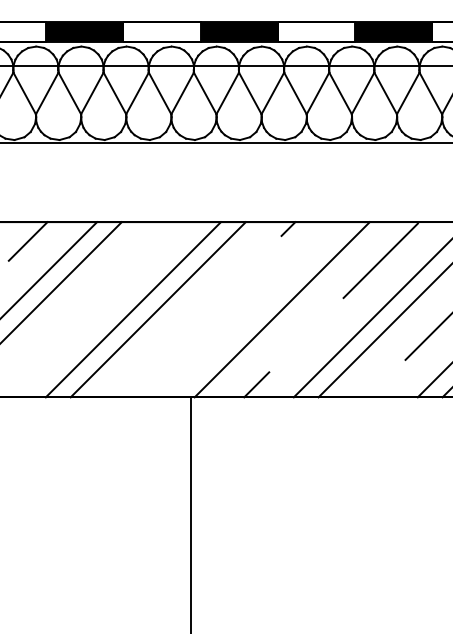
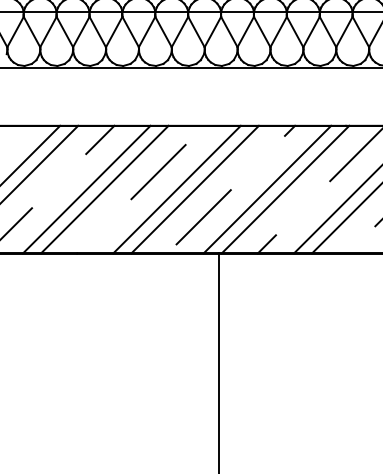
line: (108, 284) -> (158, 171), added
line: (257, 309) -> (267, 189), added
line: (169, 347) -> (203, 217), added

